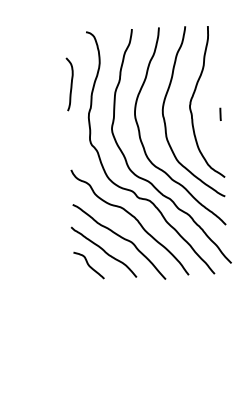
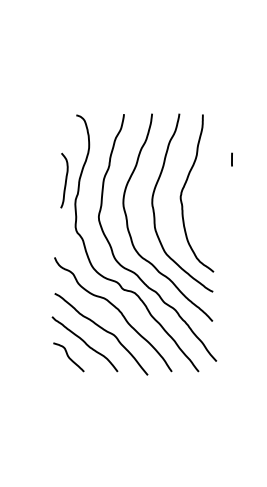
curve: (71, 84) -> (65, 180), moved
line: (220, 114) -> (231, 159), moved

